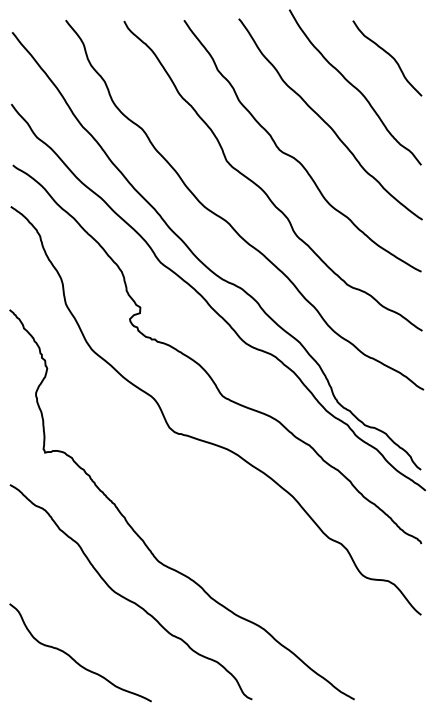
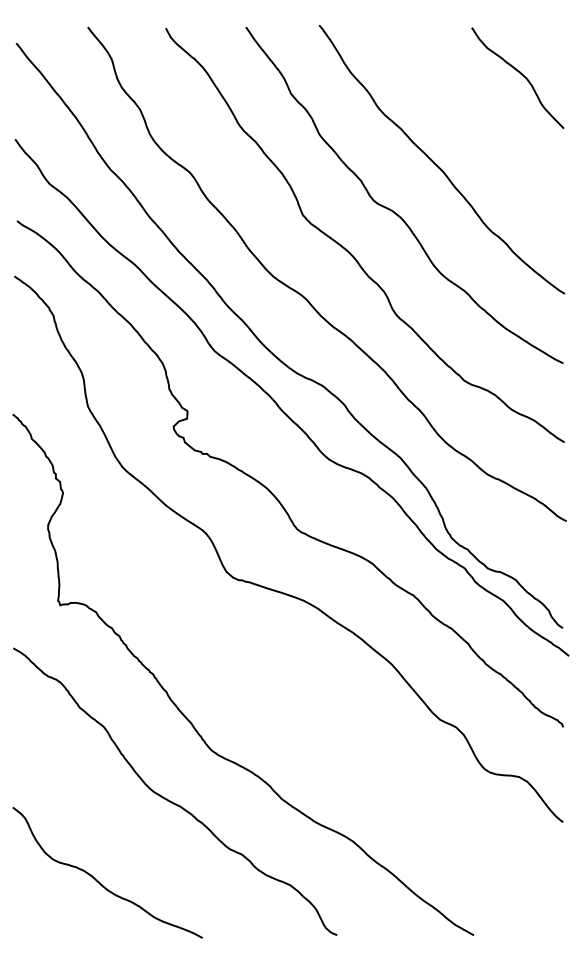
curve: (355, 87) -> (474, 116), removed

